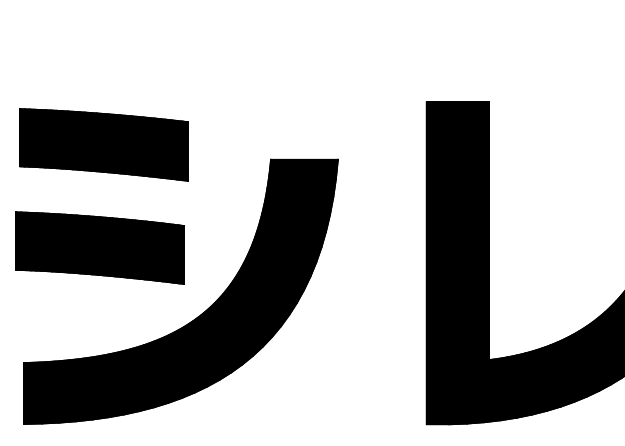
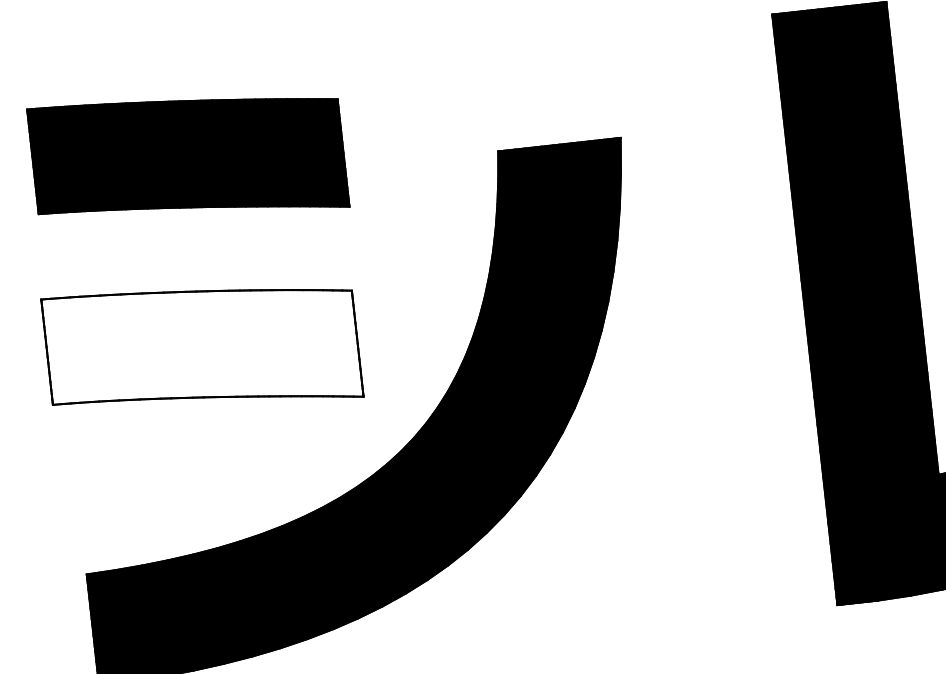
fill: (100, 247) -> (202, 346), removed

